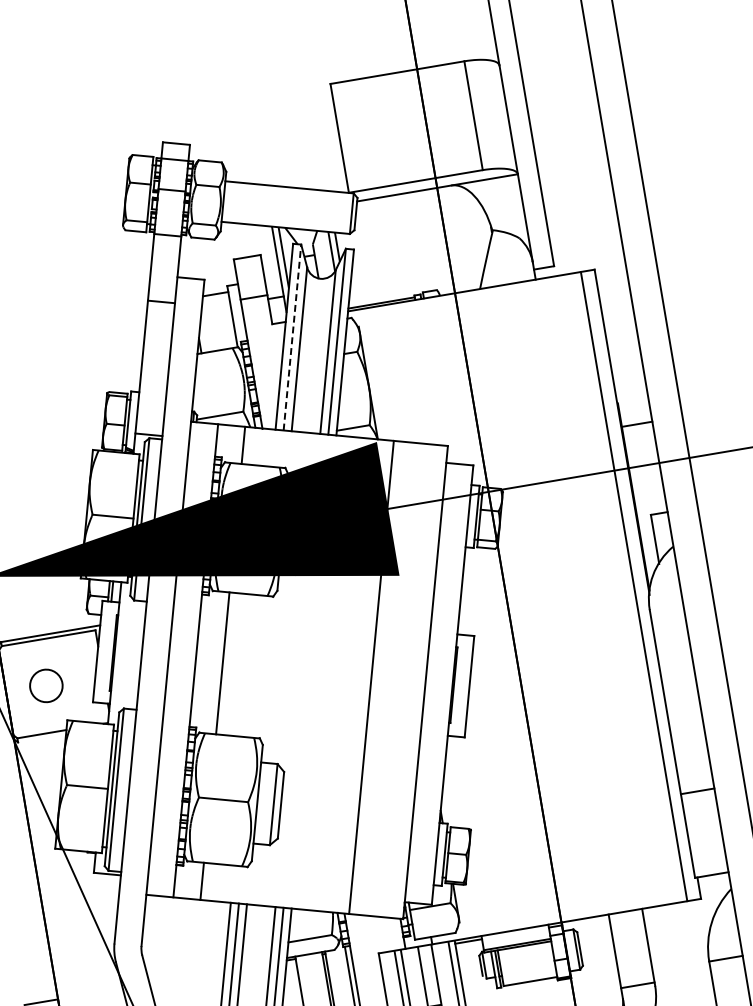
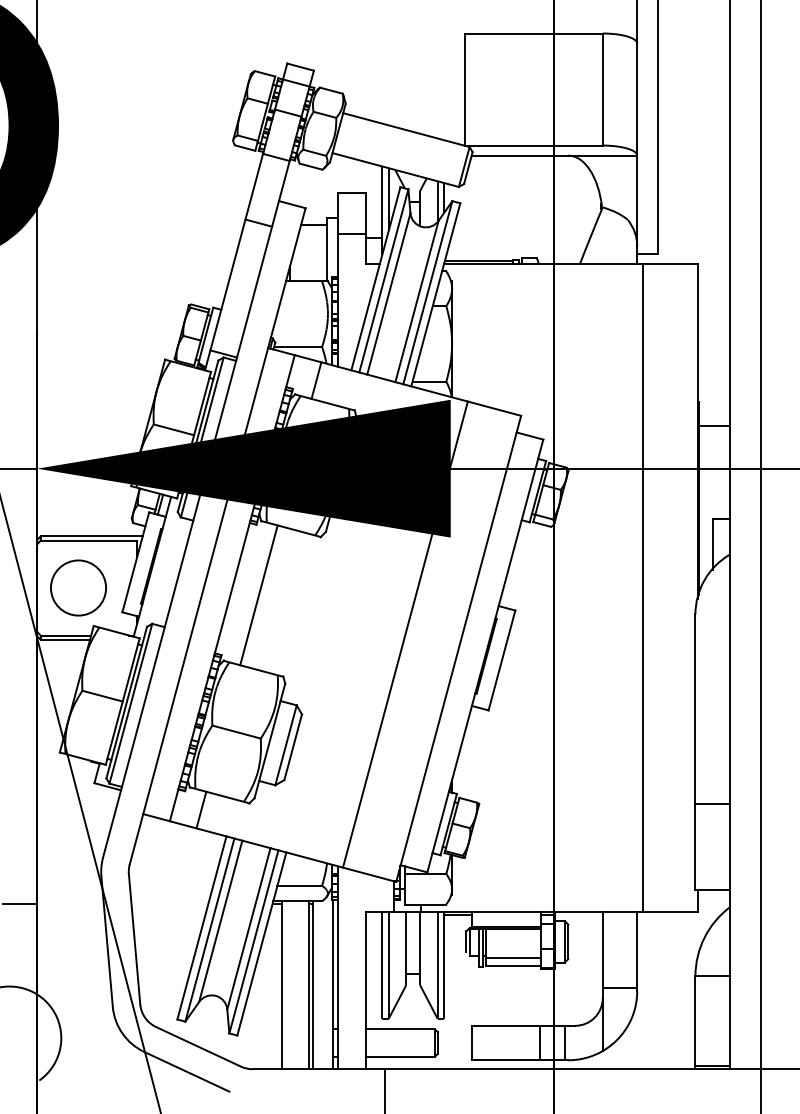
line: (292, 337) -> (383, 280), dashed -> solid
line: (633, 587) -> (642, 588), moved
circle: (46, 685) -> (78, 587), size x1.67
line: (42, 738) -> (65, 639), added
line: (528, 973) -> (512, 957), added

